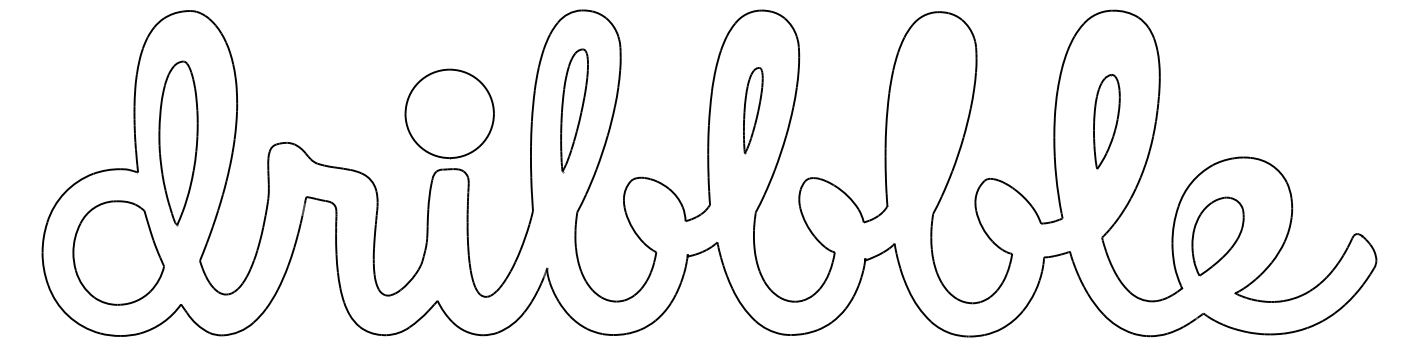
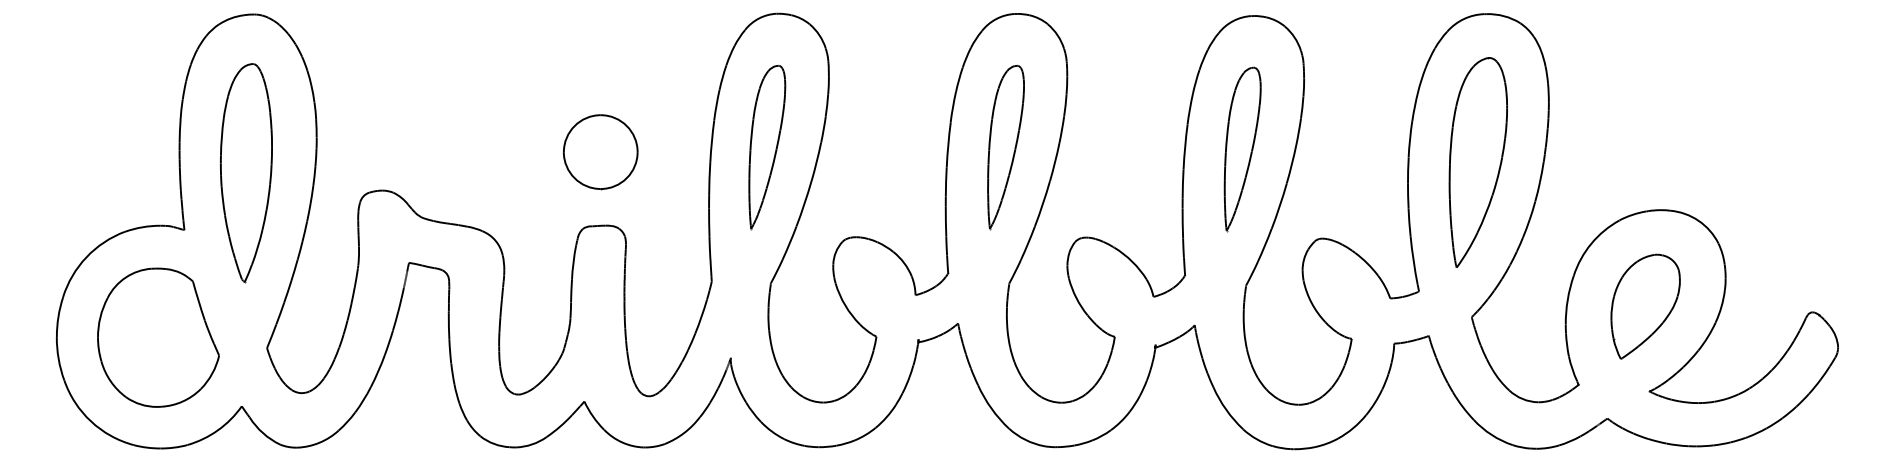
part: (752, 110) -> (1005, 147), size x1.43
part: (930, 112) -> (1242, 149), added
part: (449, 114) -> (600, 152), size x0.62
part: (1106, 121) -> (1477, 162), size x1.67
part: (178, 143) -> (246, 173), moved
part: (1217, 236) -> (1645, 306), moved

